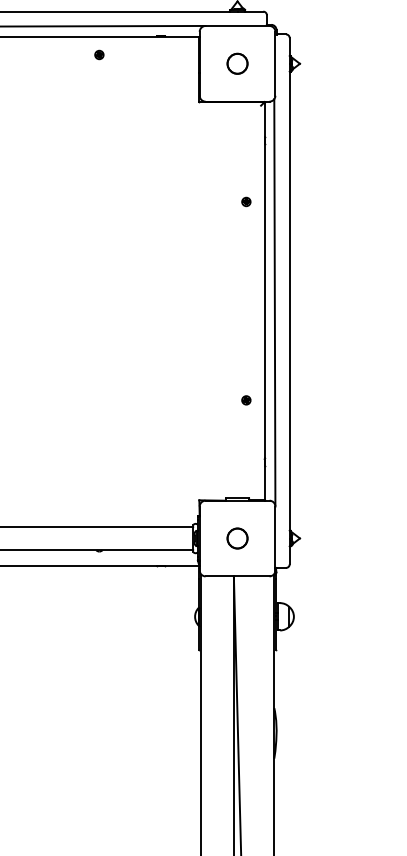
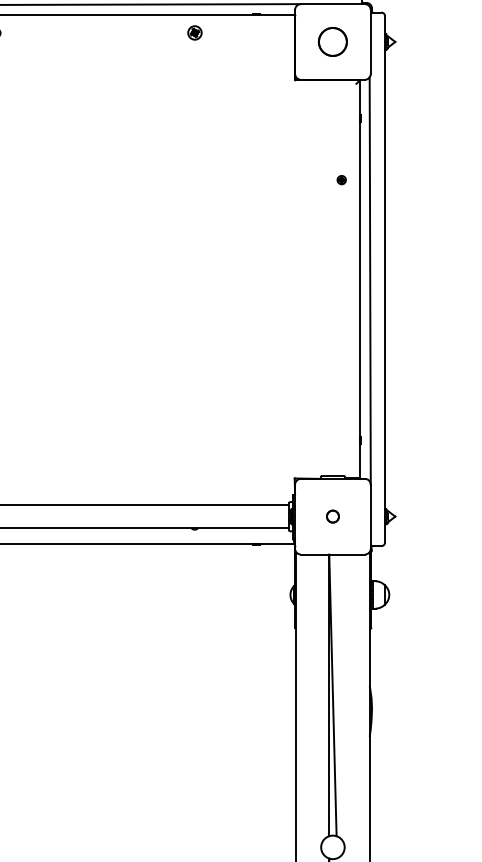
part: (99, 55) -> (194, 33), size x1.6
circle: (237, 63) -> (332, 41), size x1.4
part: (246, 400) -> (341, 378), removed
circle: (237, 538) -> (332, 516), size x0.6

